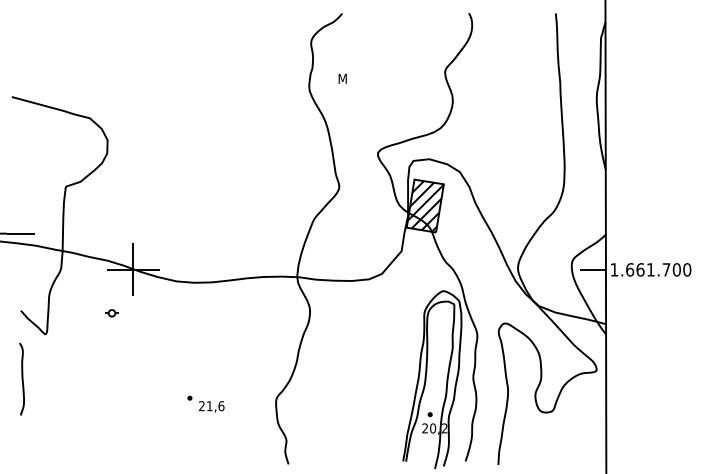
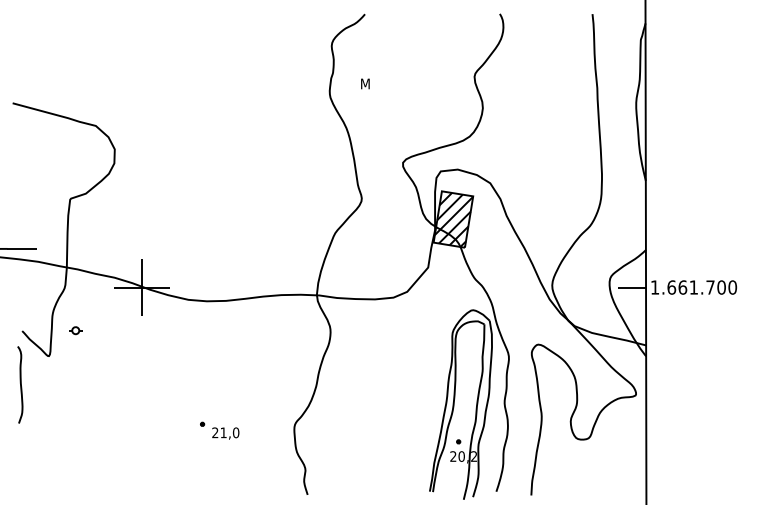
part: (111, 313) -> (75, 330), moved
curve: (21, 378) -> (19, 384), moved
text: (221, 405) -> (236, 432), 21,6 -> 21,0

